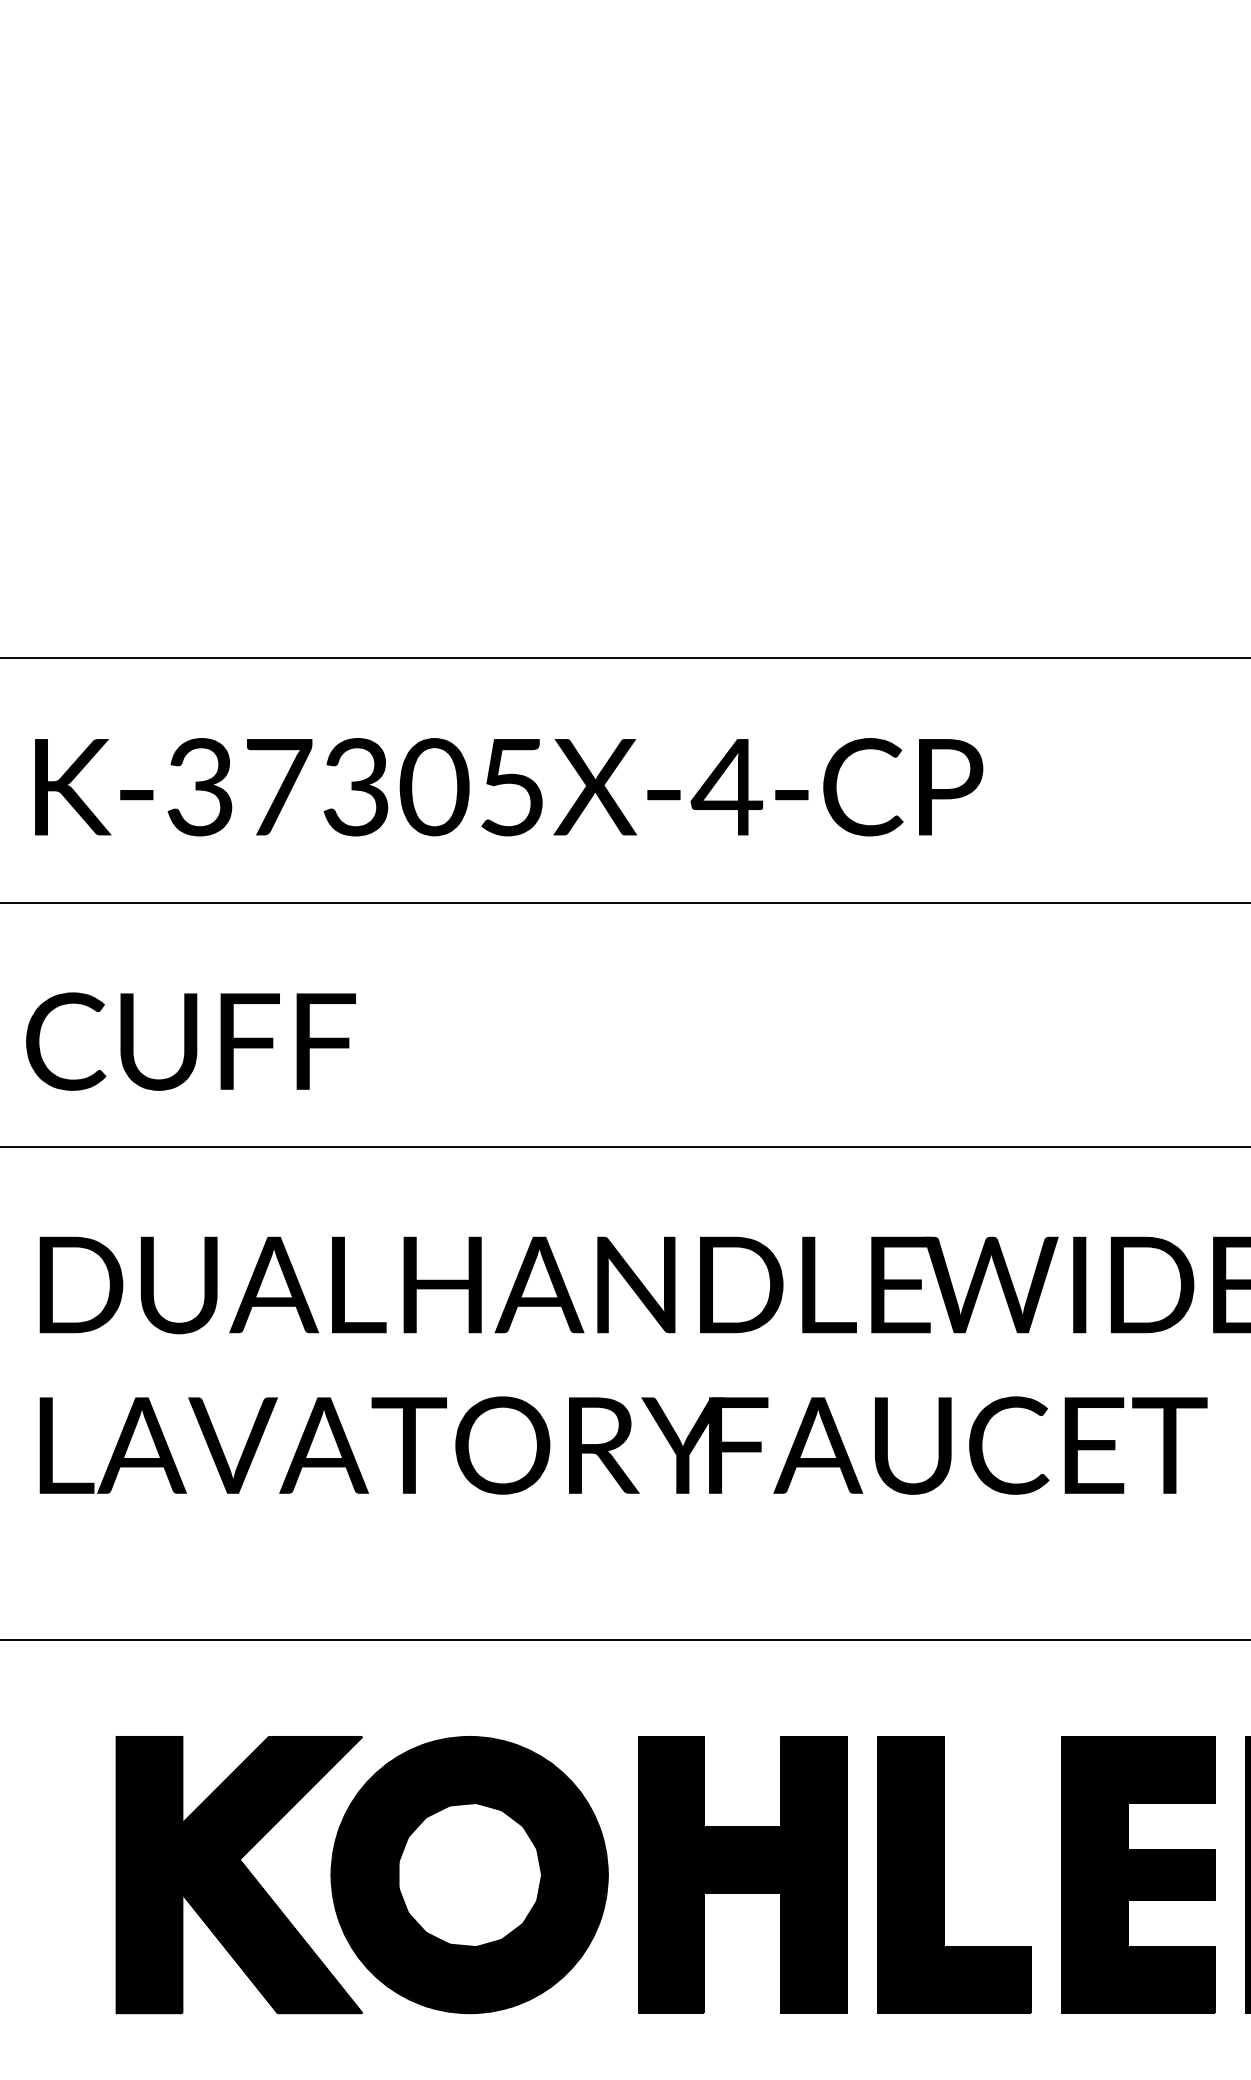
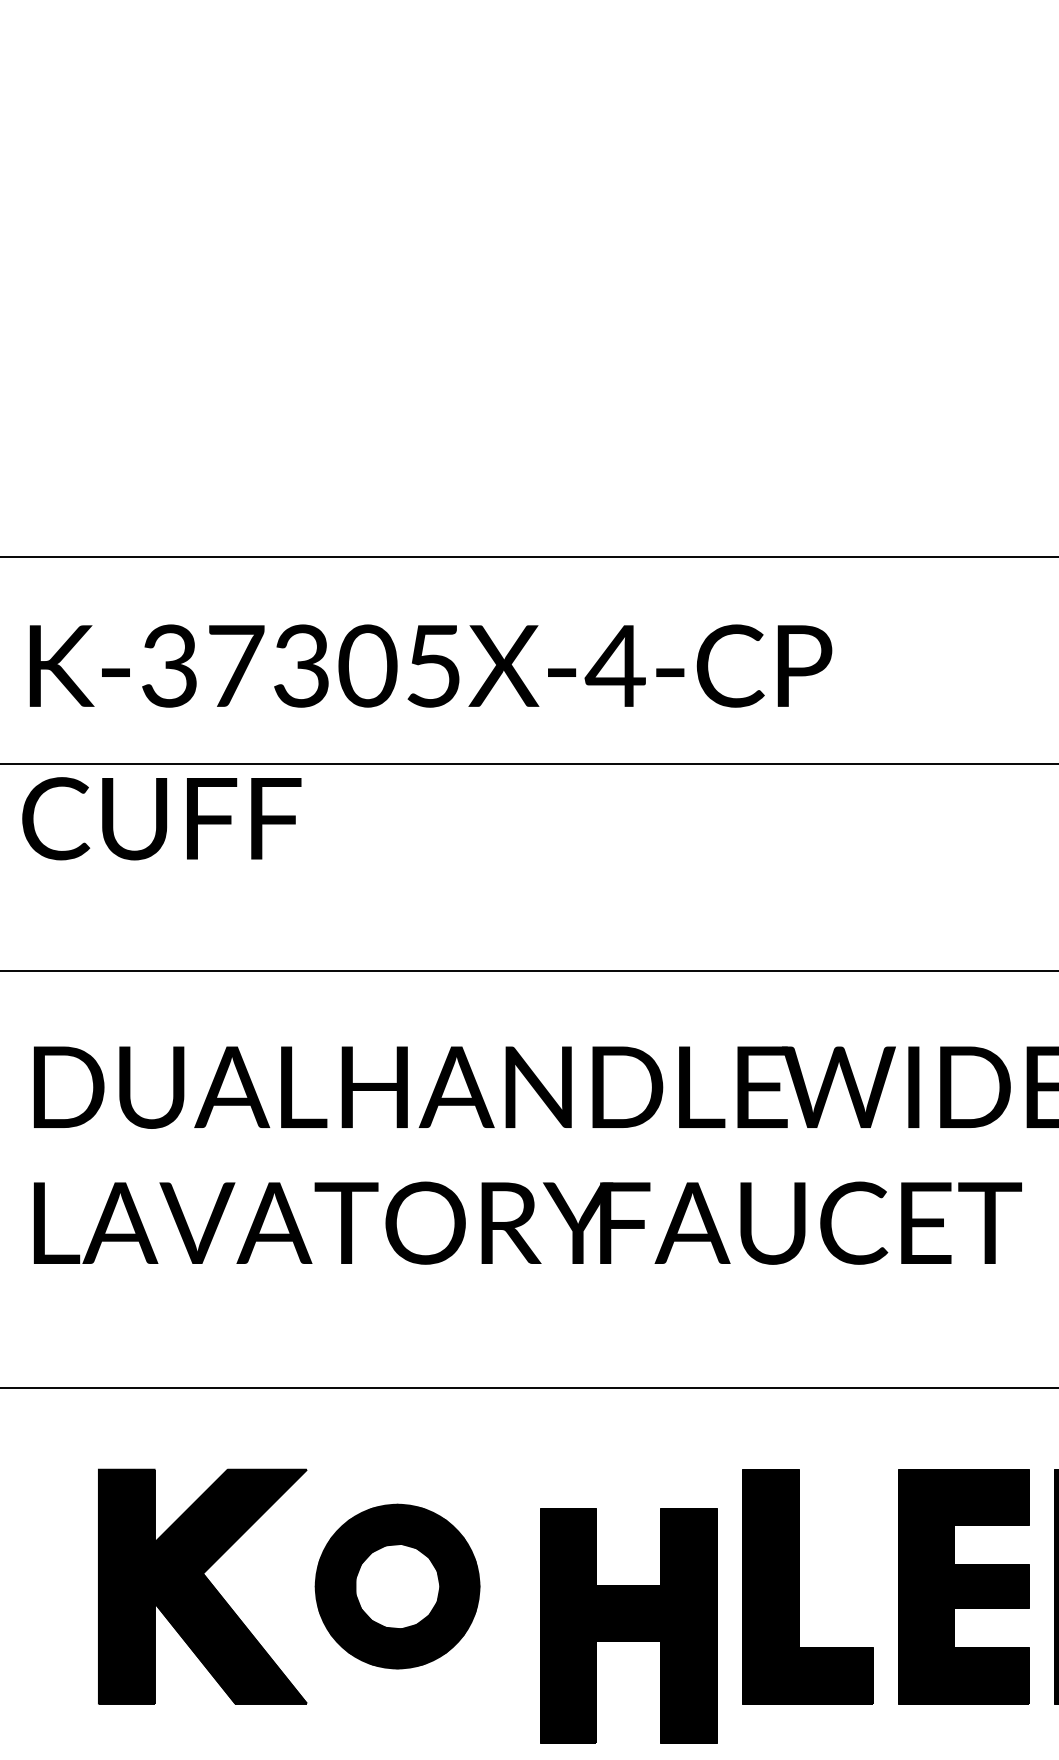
text: (190, 1041) -> (161, 818), moved
part: (469, 1874) -> (397, 1586), size x0.7
part: (742, 1874) -> (628, 1625), moved

